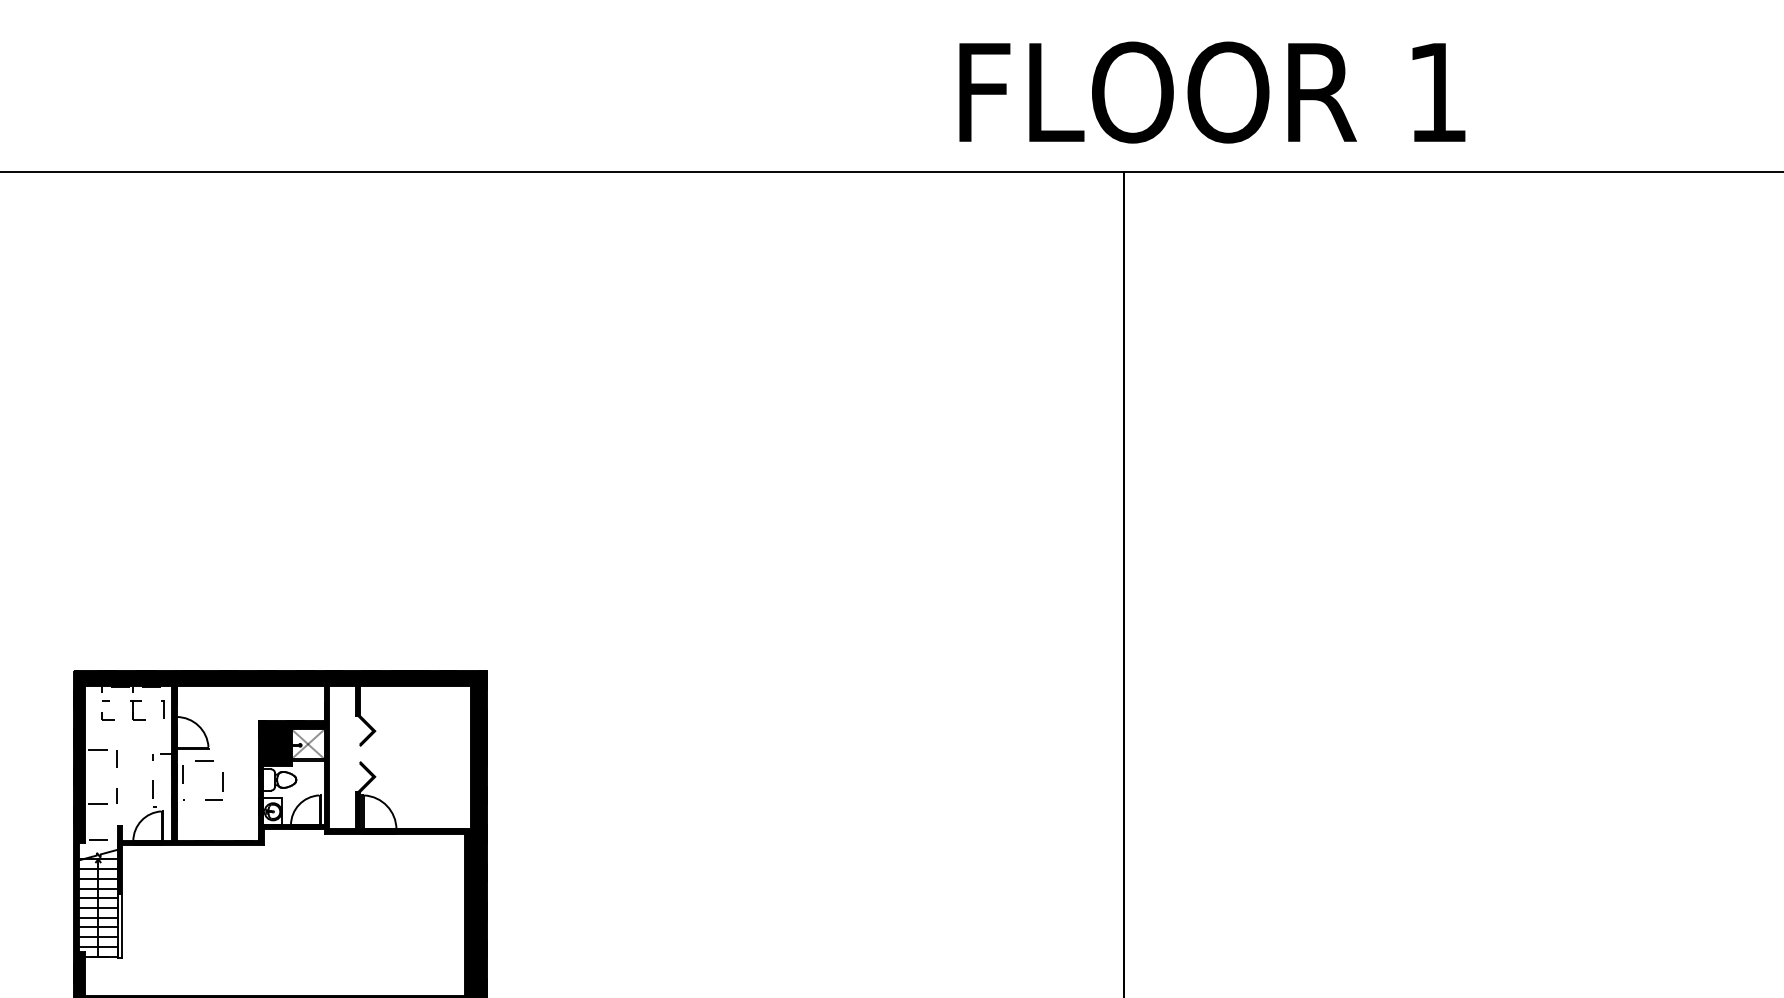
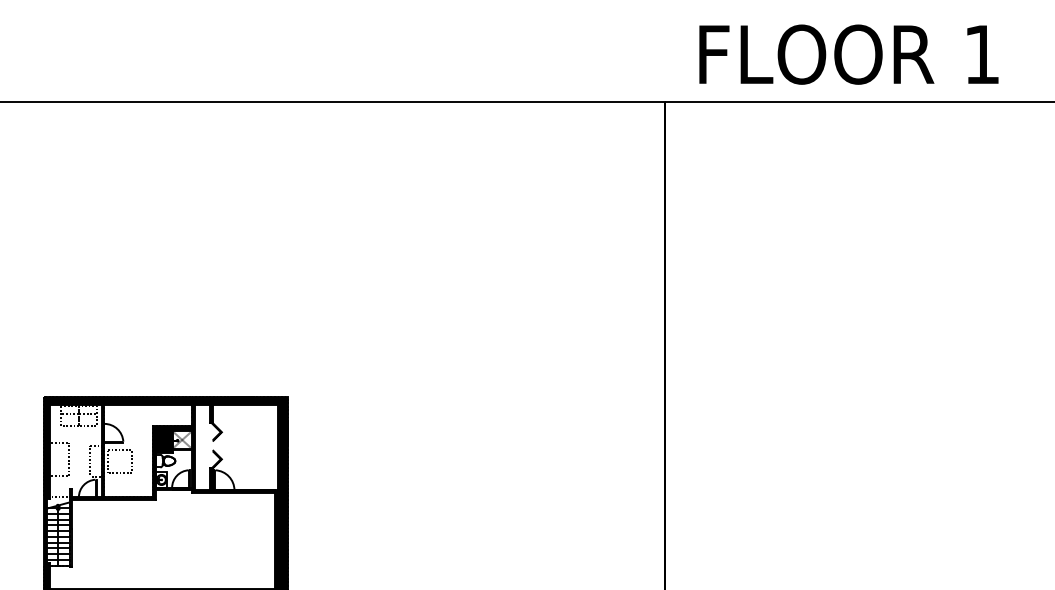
text: (1211, 92) -> (848, 54), moved

